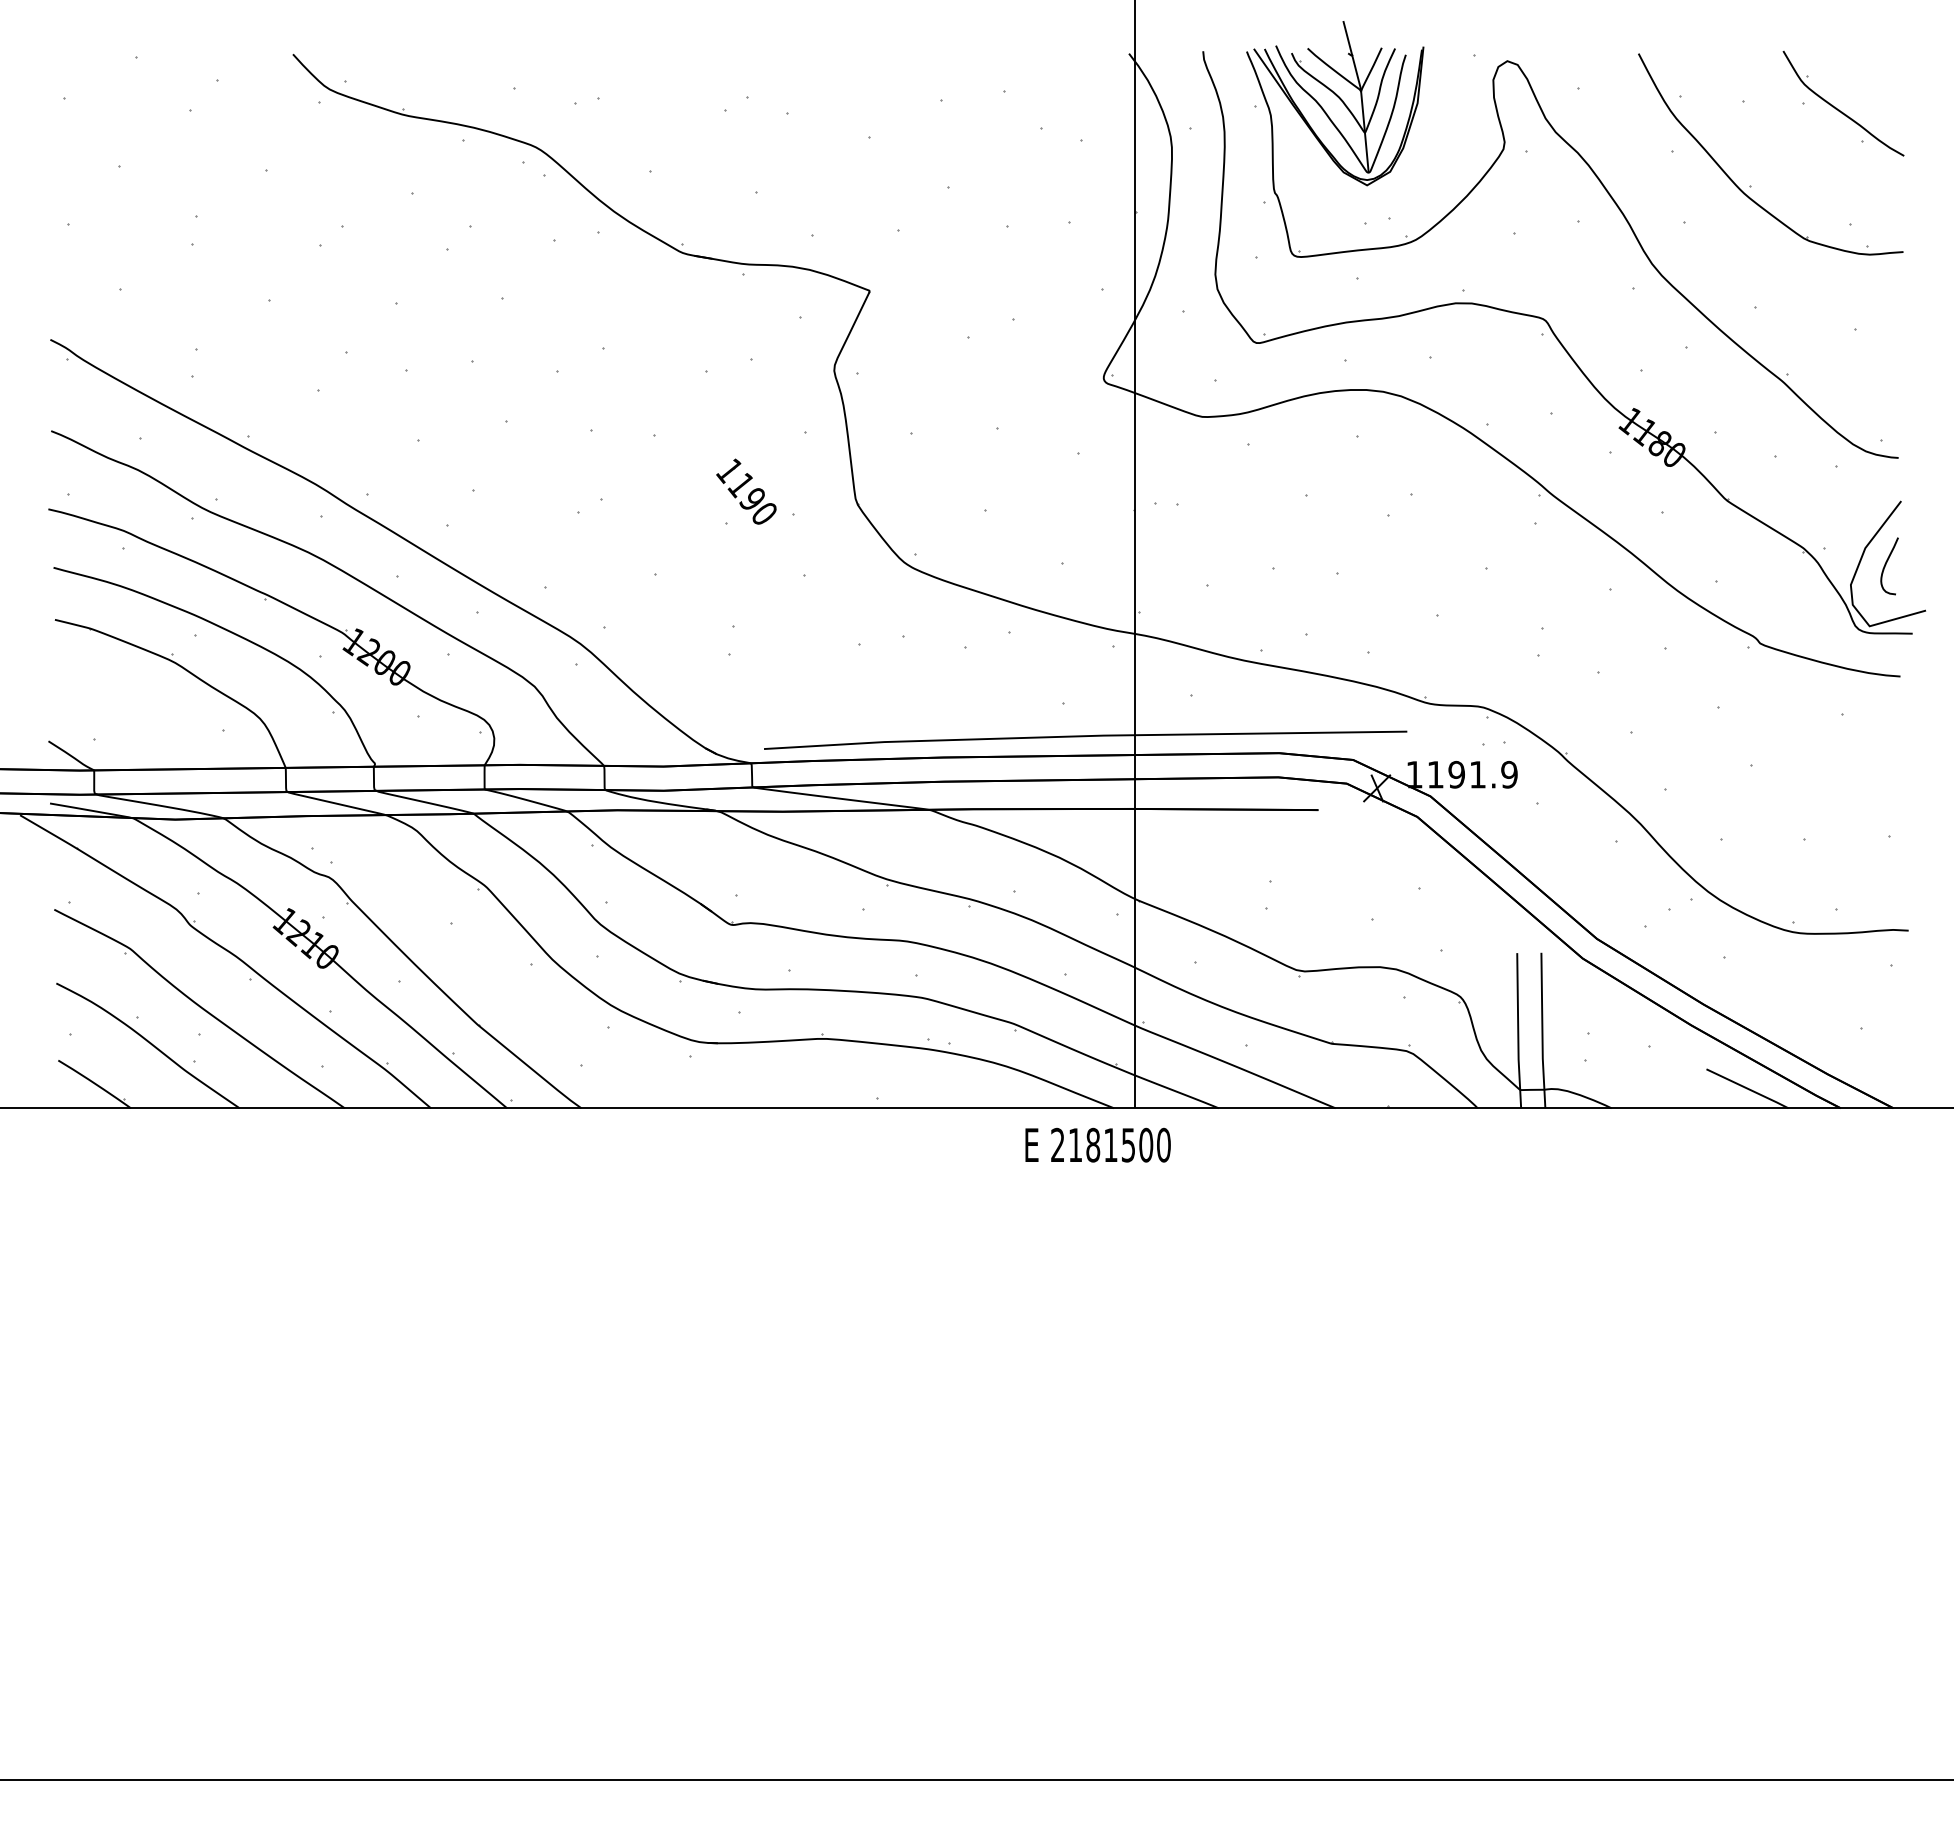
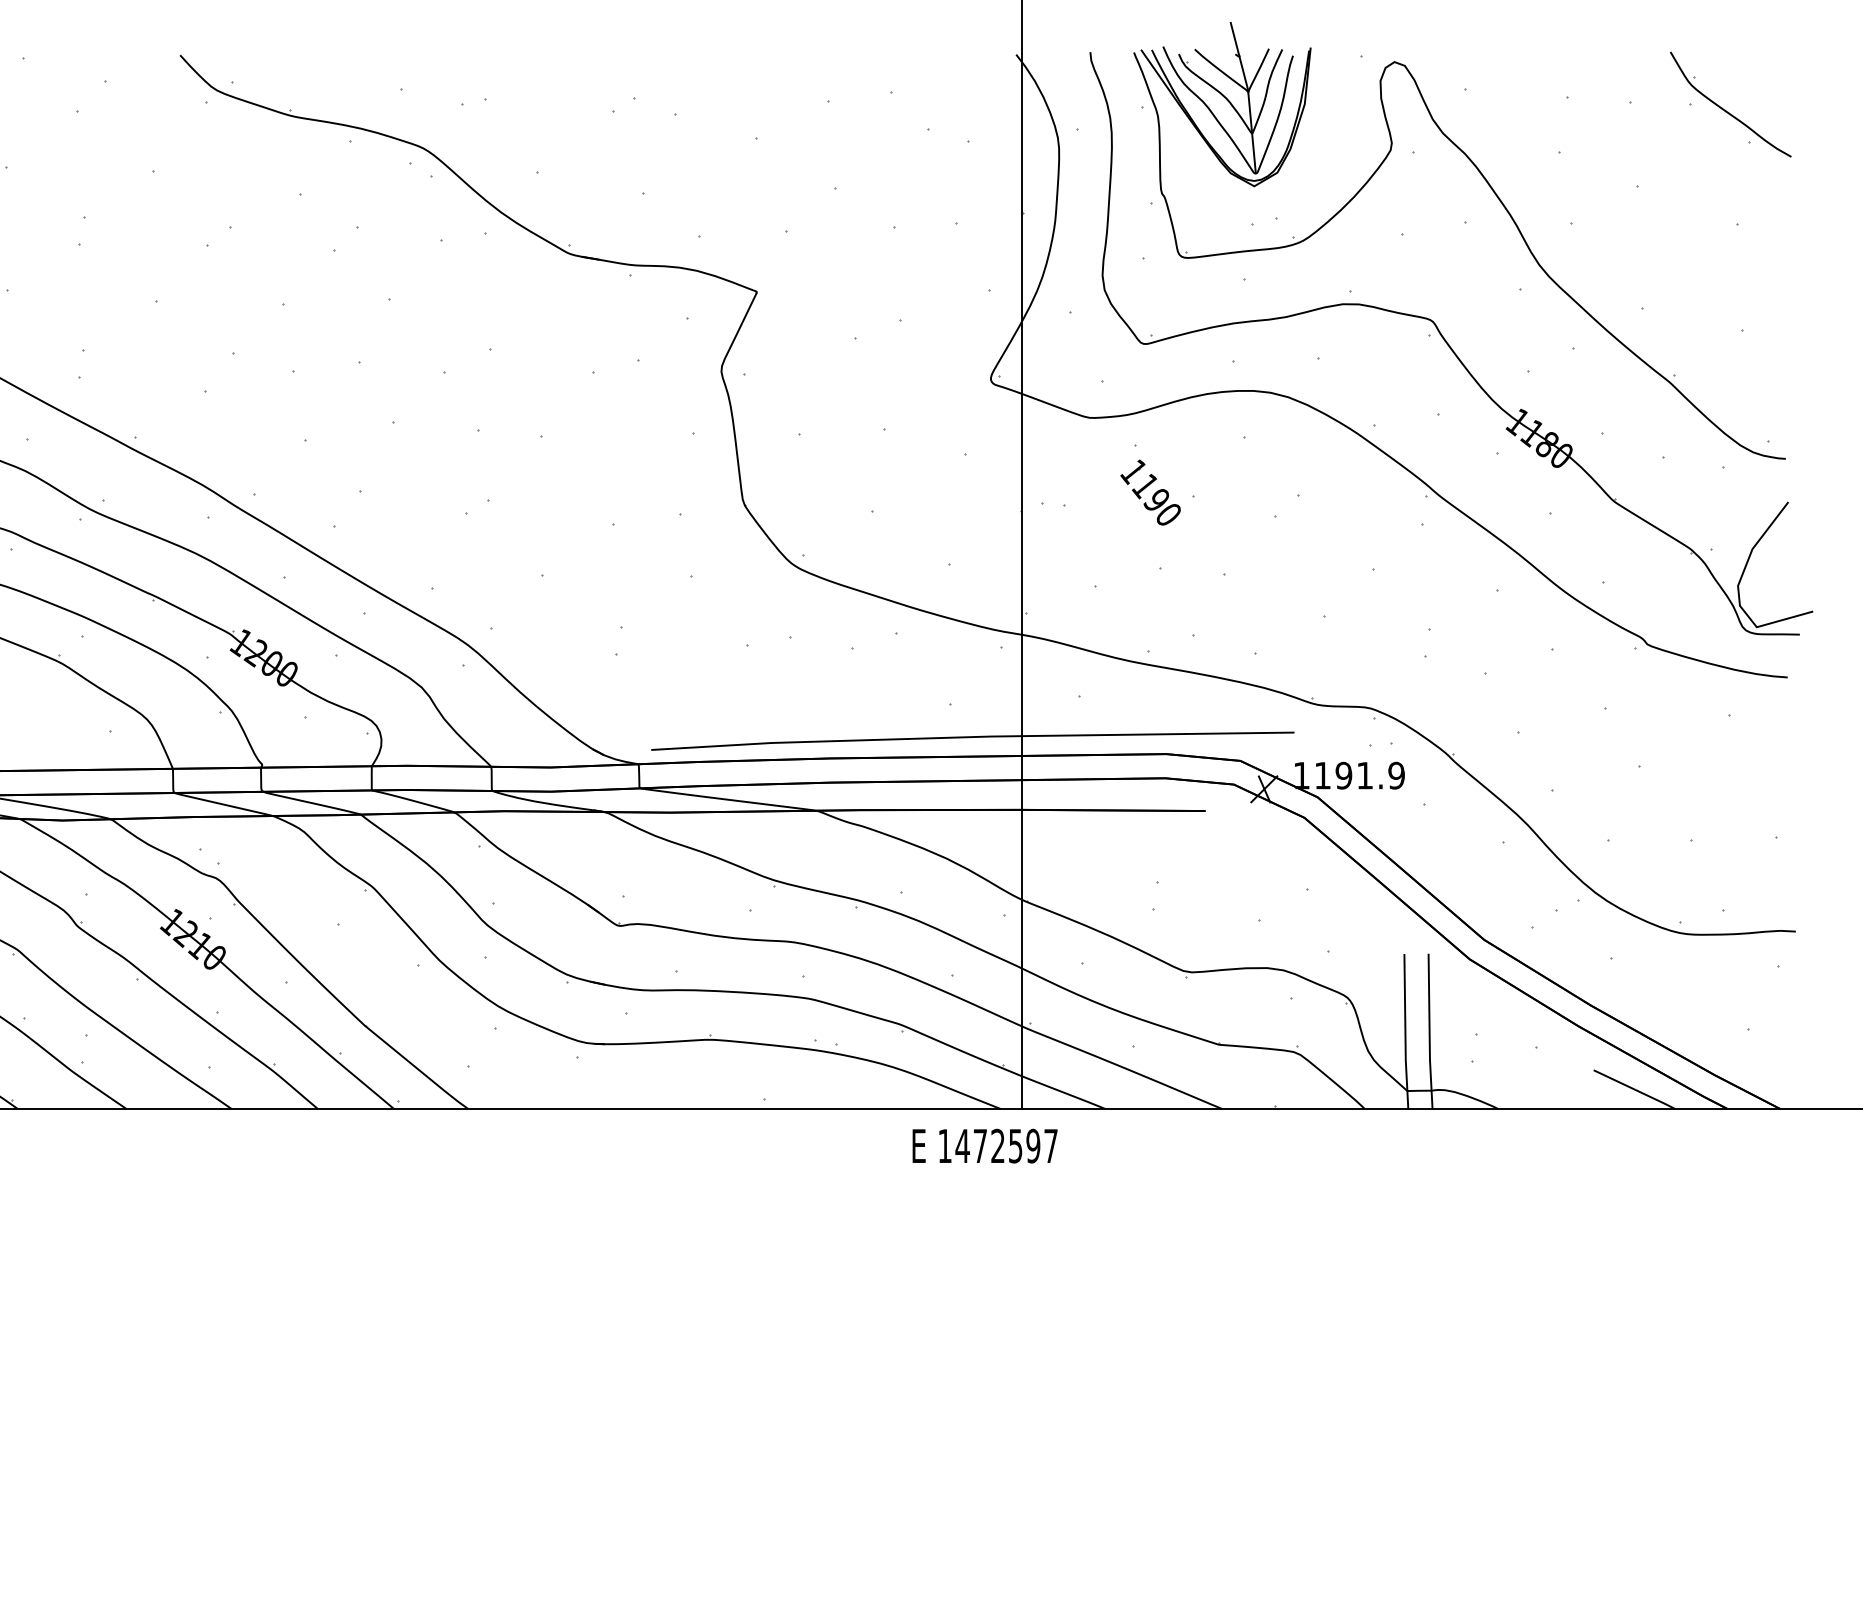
part: (1733, 180) -> (1620, 181), removed
part: (746, 491) -> (1150, 492), moved
curve: (1886, 565) -> (1773, 566), removed
text: (1110, 1144) -> (997, 1145), 2181500 -> 1472597

